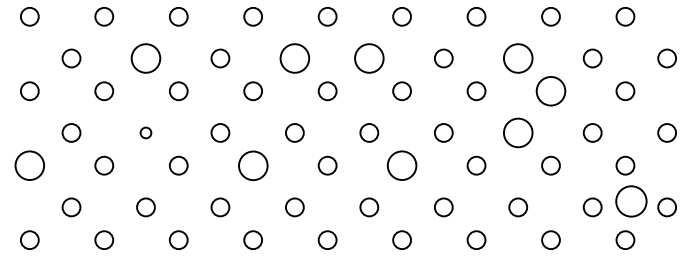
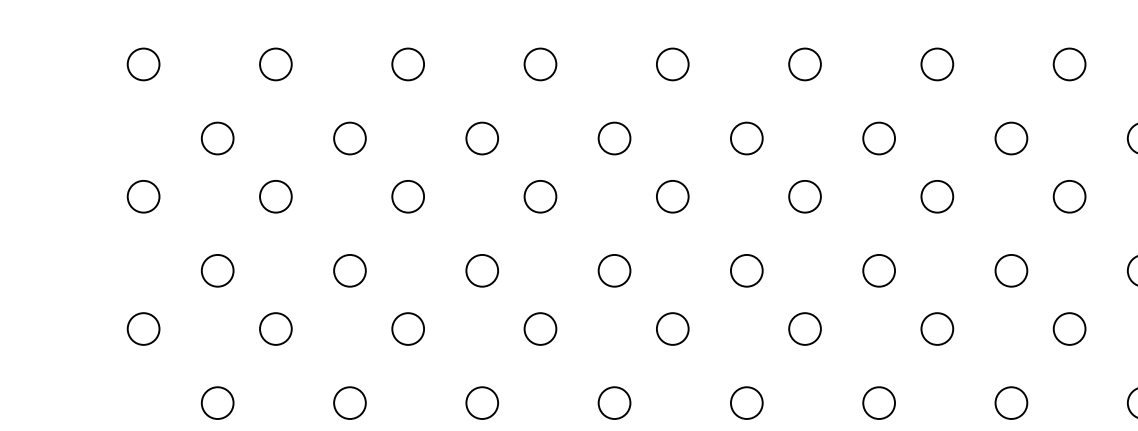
circle: (145, 58) -> (349, 138), size x0.62
circle: (294, 58) -> (613, 138), size x0.62
circle: (369, 58) -> (747, 138), size x0.62
circle: (518, 58) -> (1011, 138), size x0.62
circle: (550, 91) -> (1068, 197), size x0.62
circle: (145, 132) -> (349, 270), size x1.67
circle: (518, 132) -> (1011, 270), size x0.62
circle: (29, 165) -> (143, 328), size x0.62
circle: (252, 165) -> (539, 328), size x0.62
circle: (402, 165) -> (805, 328), size x0.62

